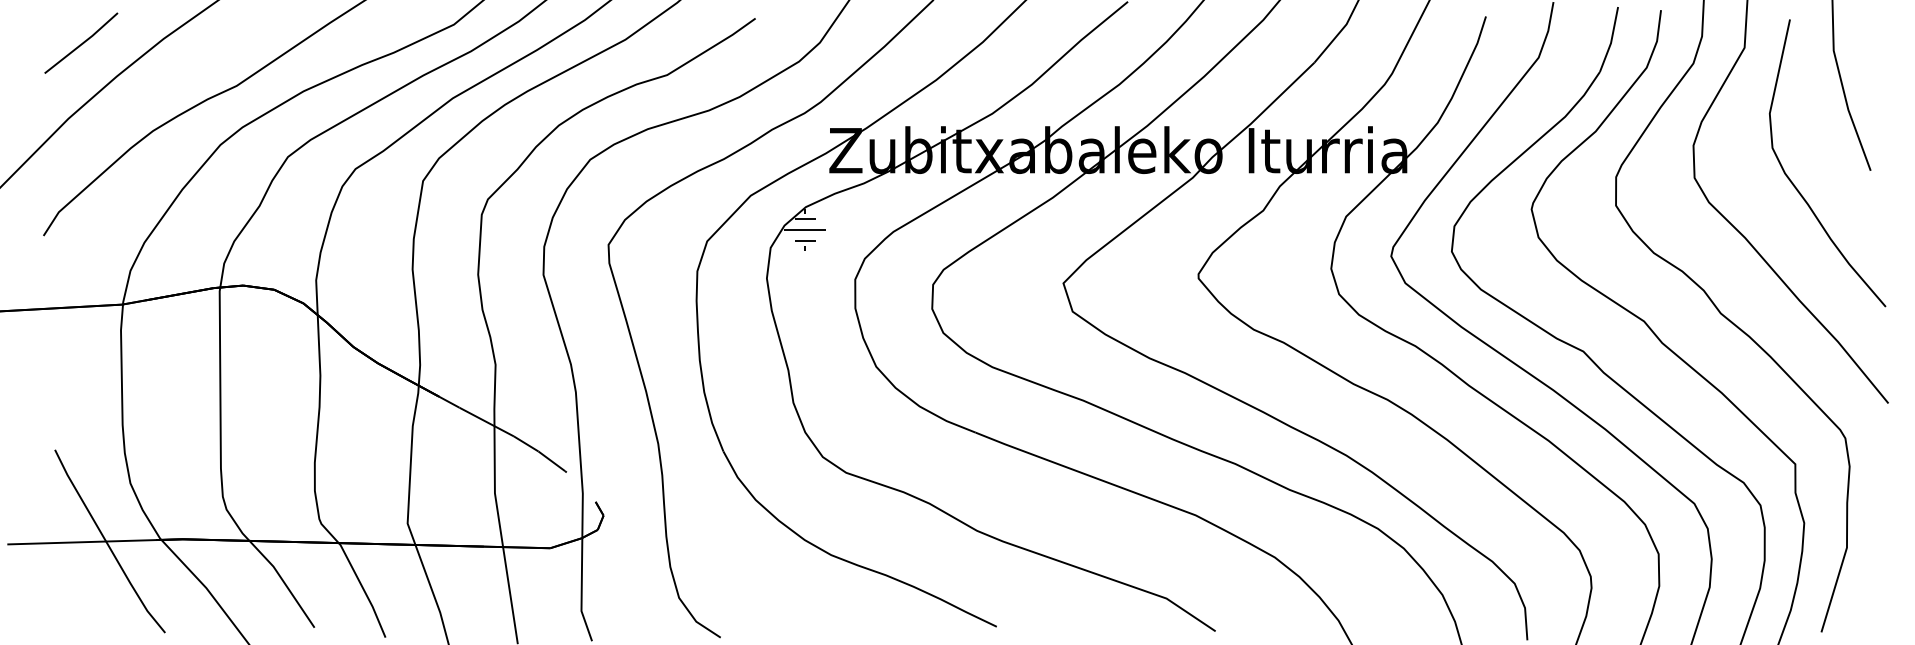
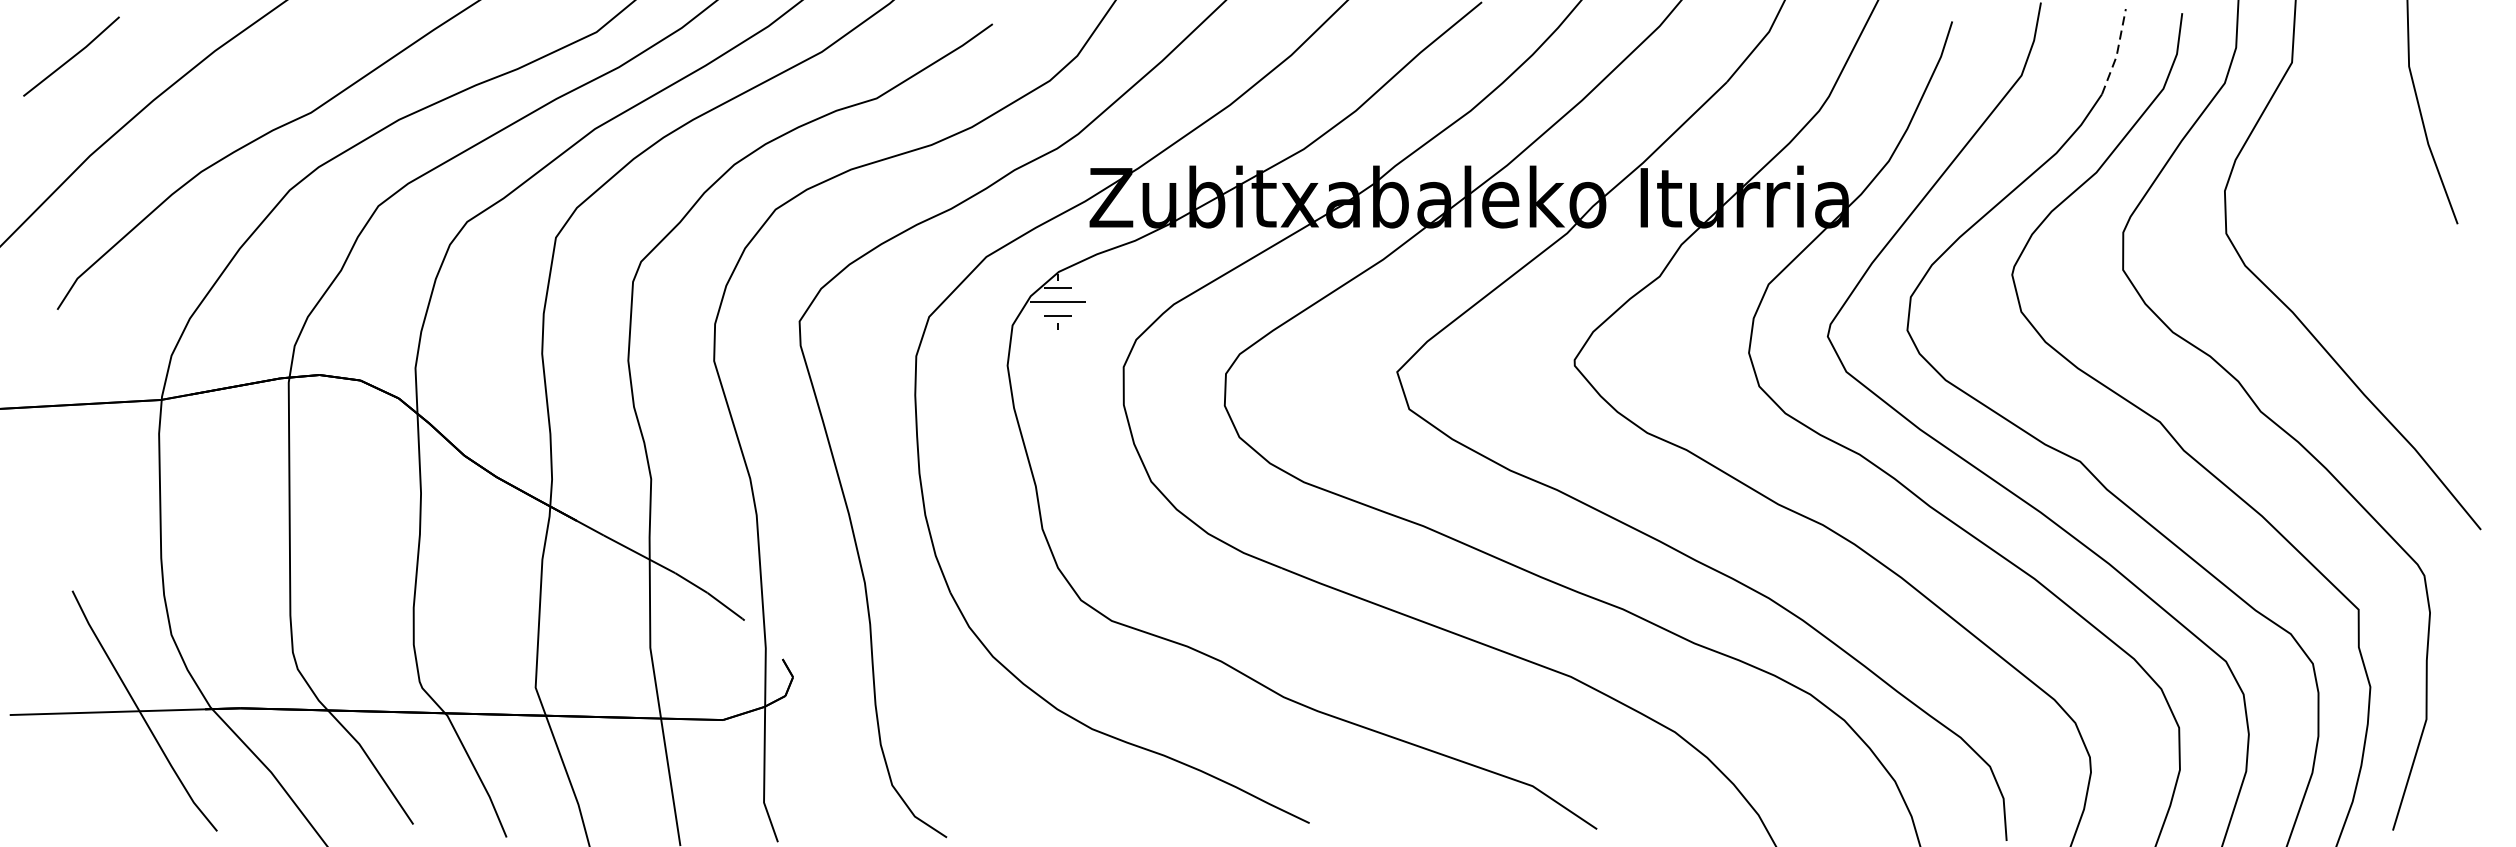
line: (1611, 40) -> (2117, 53), solid -> dashed
line: (82, 42) -> (73, 55), moved
curve: (1795, 185) -> (2358, 243), removed

